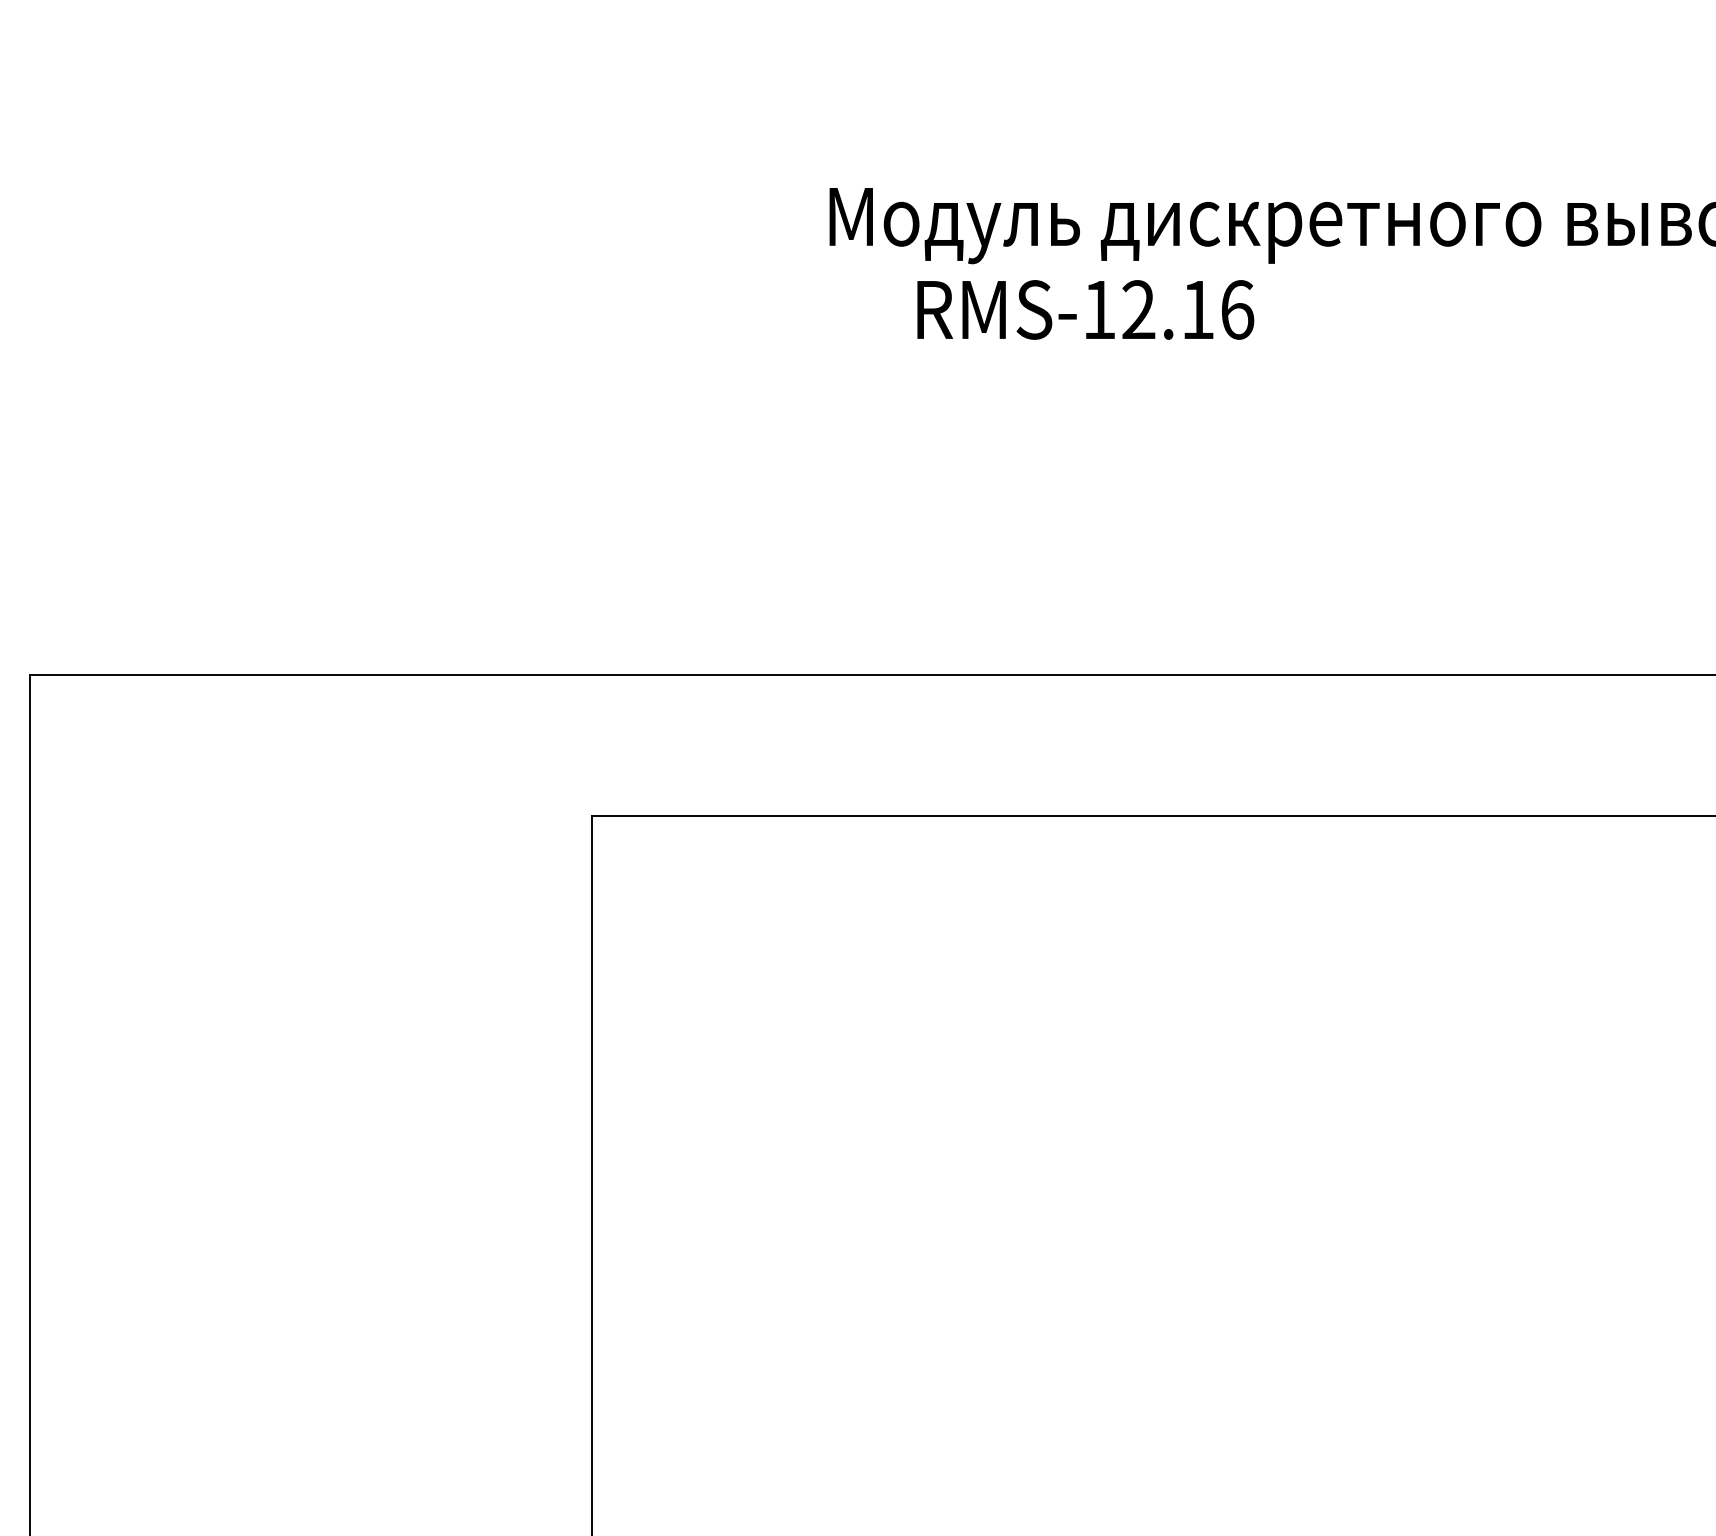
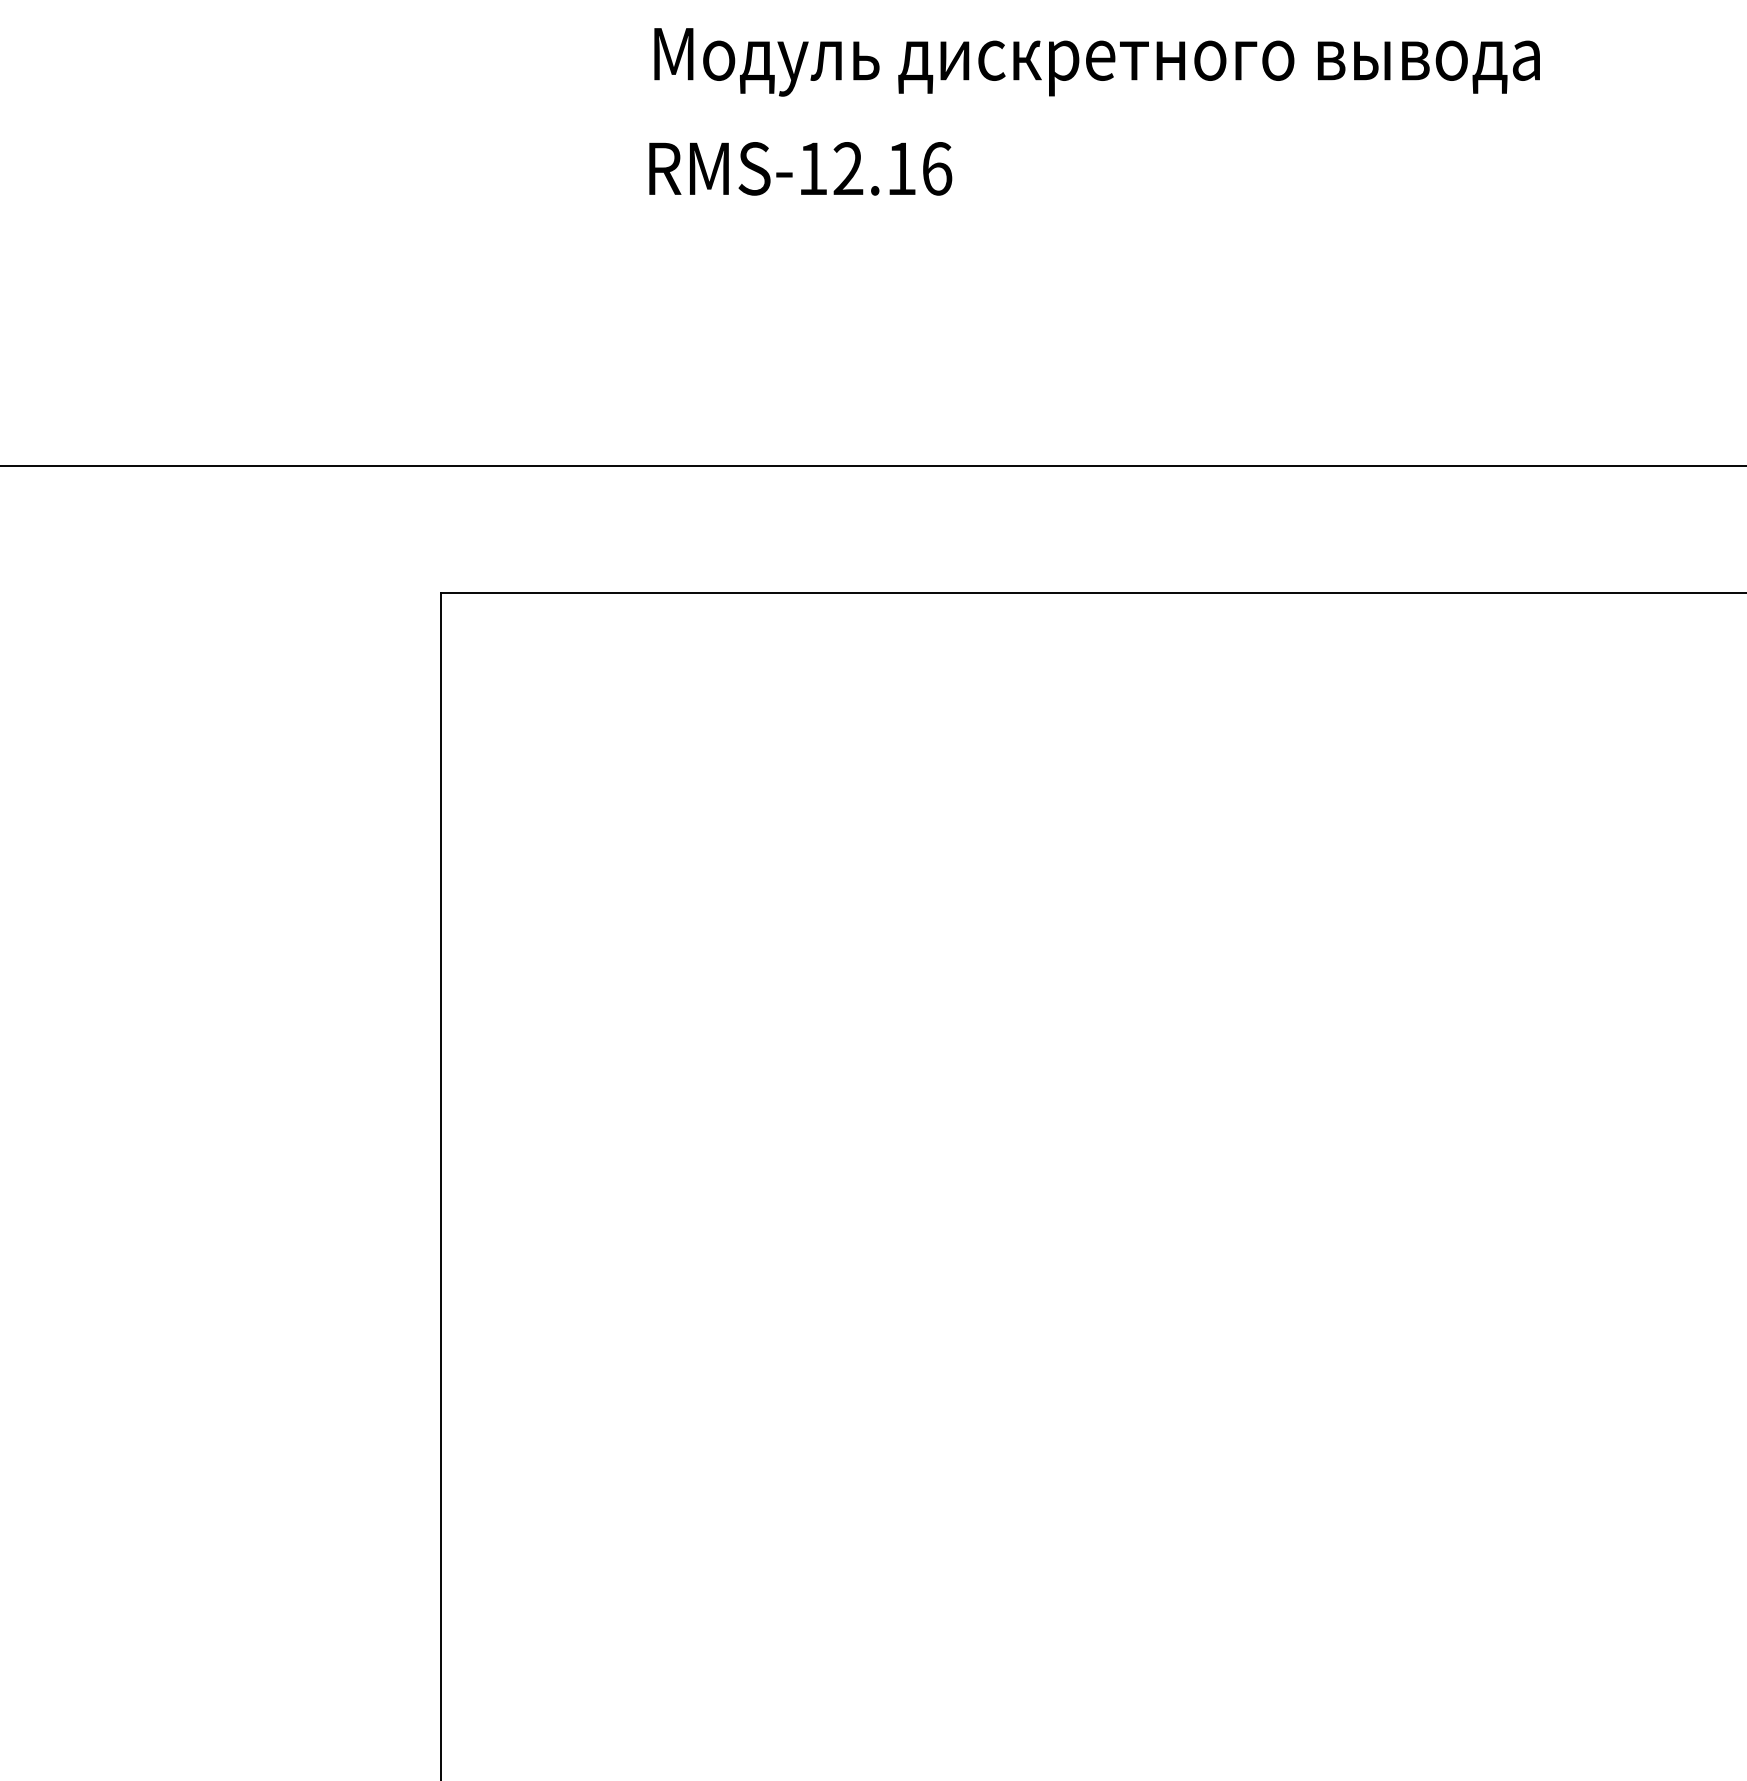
text: (1085, 309) -> (800, 168), moved

